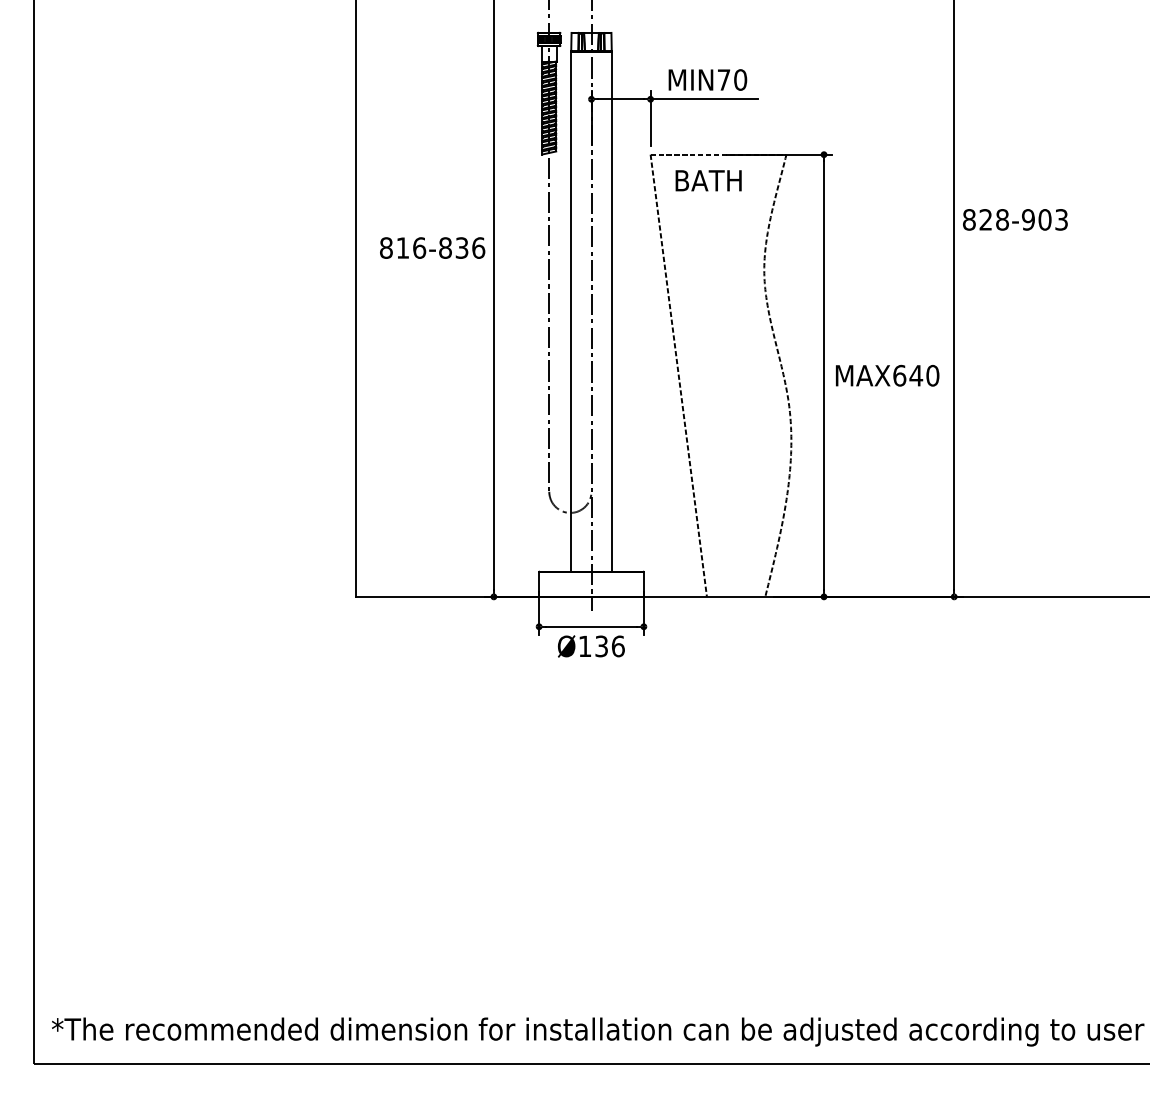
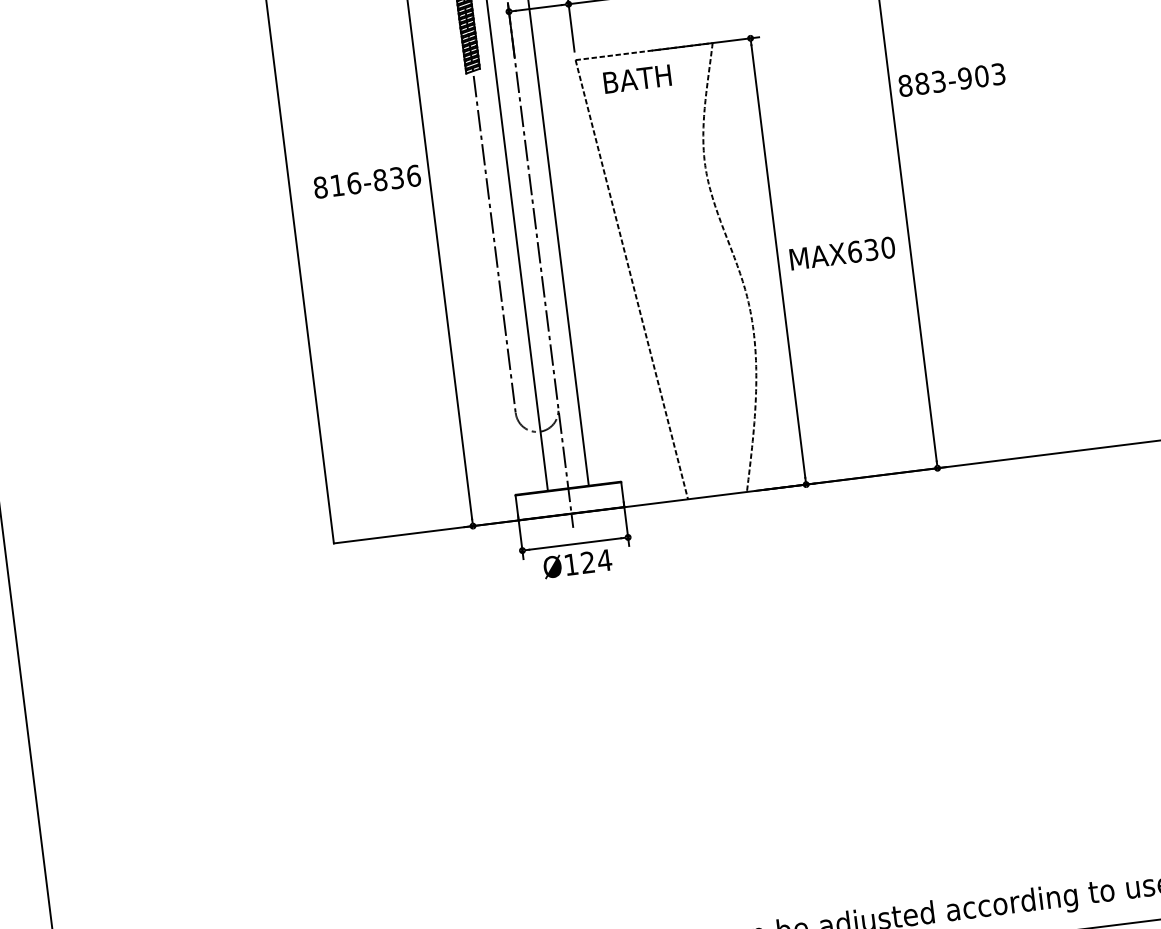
text: (993, 219) -> (929, 82), 828-903 -> 883-903
text: (916, 375) -> (871, 249), MAX640 -> MAX630
text: (610, 646) -> (596, 561), Ø136 -> Ø124

